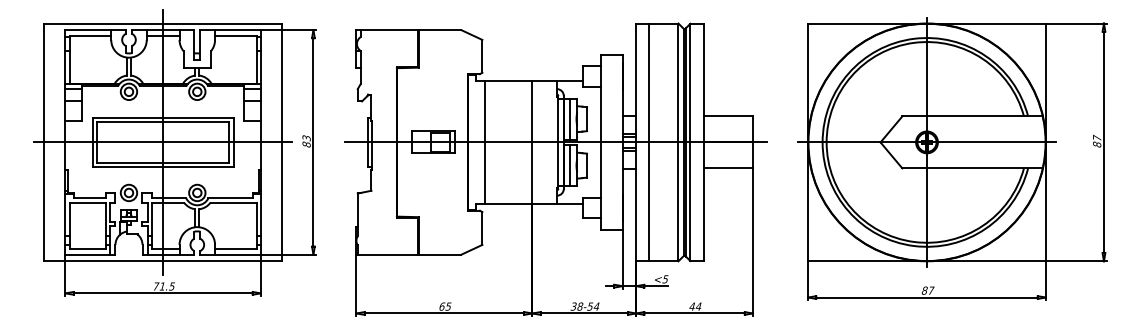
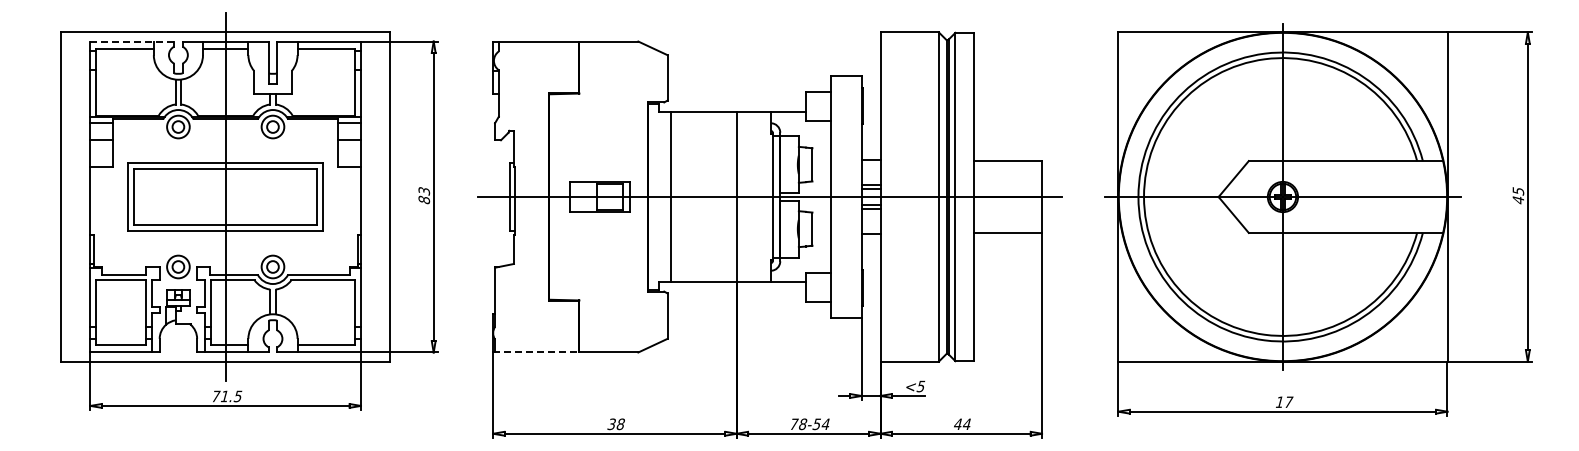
line: (95, 30) -> (132, 41), solid -> dashed
line: (569, 118) -> (788, 164), removed
text: (1097, 141) -> (1518, 195), 87 -> 45
line: (163, 142) -> (225, 197), removed
line: (648, 142) -> (897, 196), removed
line: (569, 165) -> (788, 228), removed
line: (387, 254) -> (536, 352), solid -> dashed
text: (924, 290) -> (1279, 402), 87 -> 17
text: (444, 306) -> (615, 424), 65 -> 38
text: (573, 306) -> (793, 424), 38-54 -> 78-54

